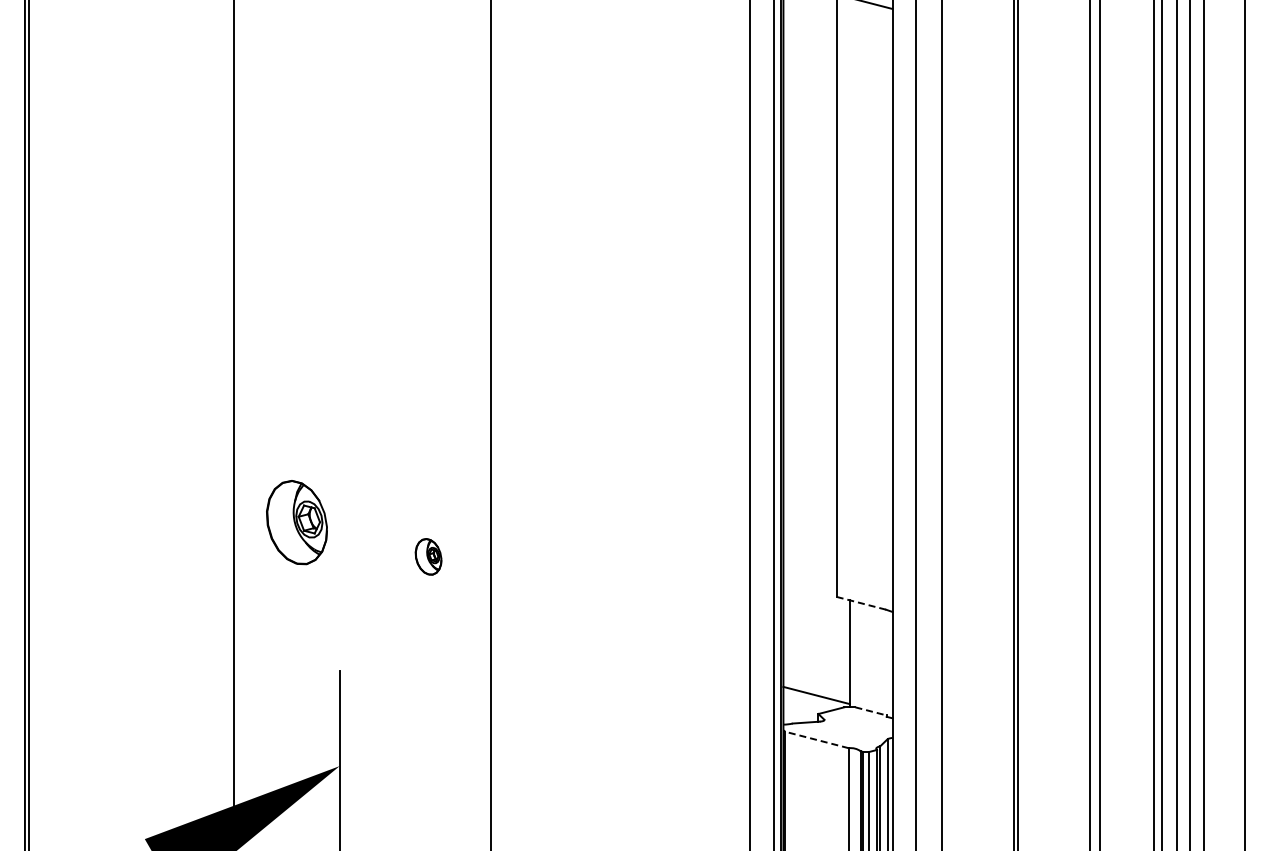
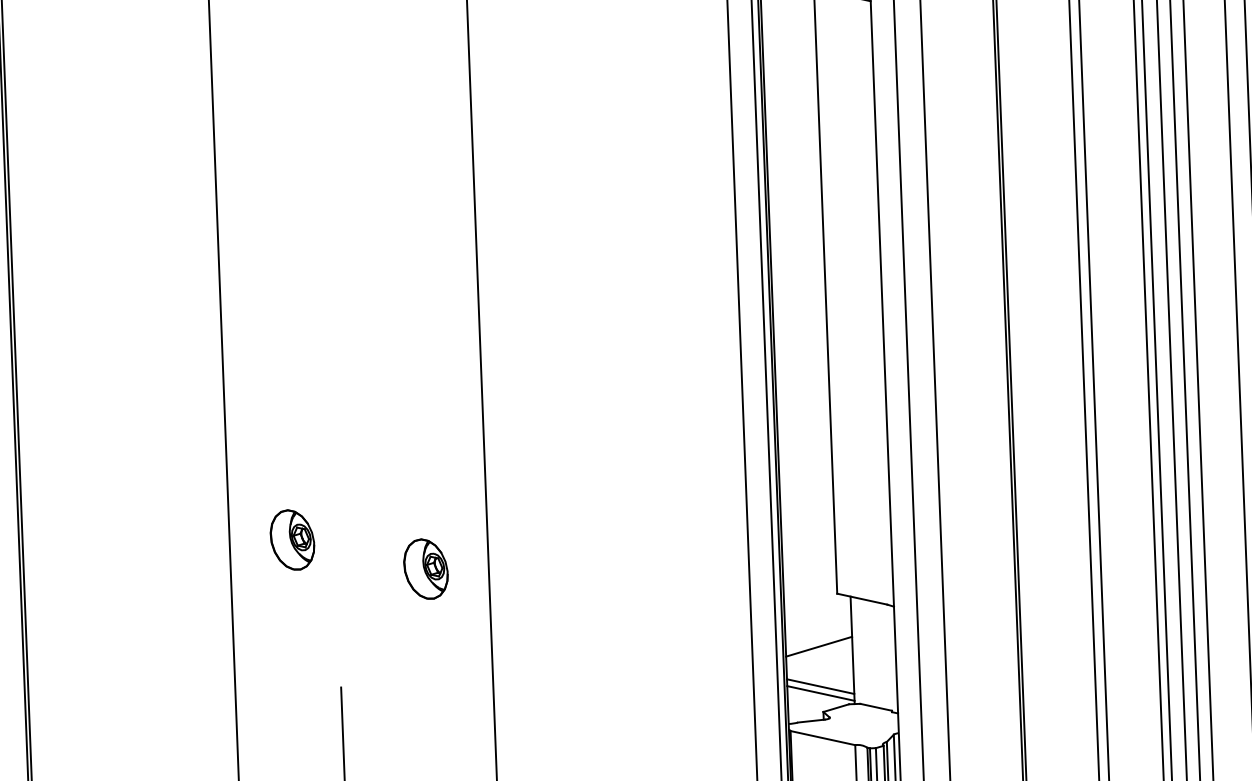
part: (296, 522) -> (292, 539), size x0.71
part: (428, 556) -> (425, 568), size x1.67
line: (861, 603) -> (862, 599), dashed -> solid
line: (816, 648) -> (818, 646), added
line: (816, 688) -> (820, 686), added
line: (871, 711) -> (876, 707), dashed -> solid
line: (816, 739) -> (822, 737), dashed -> solid

